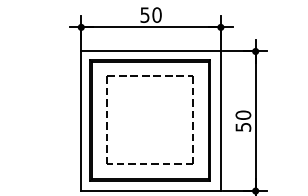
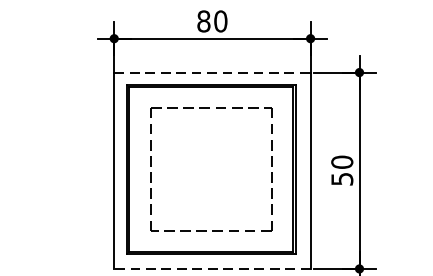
text: (144, 14) -> (203, 20), 50 -> 80
line: (151, 51) -> (212, 72), solid -> dashed
line: (151, 191) -> (212, 269), solid -> dashed

